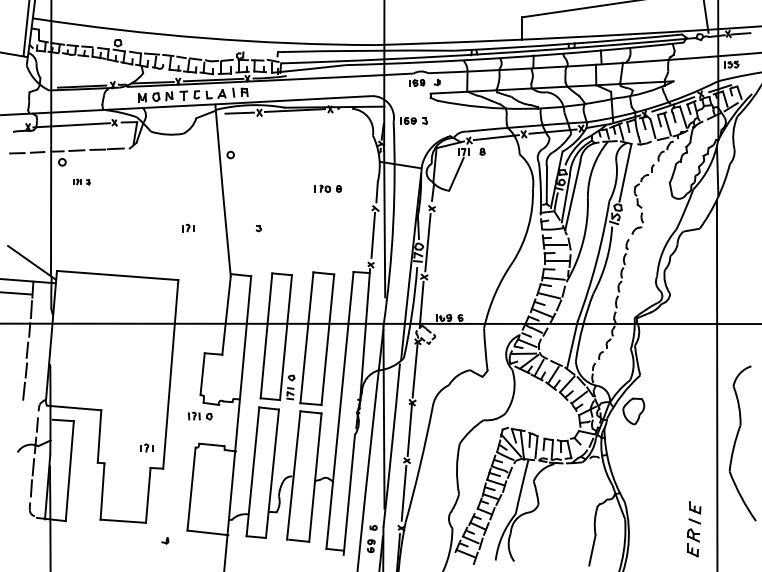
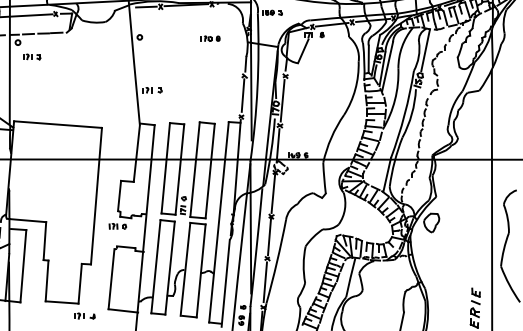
part: (81, 181) -> (31, 56), size x1.43
part: (327, 188) -> (209, 38), moved
part: (188, 227) -> (147, 89), moved
part: (146, 447) -> (78, 315), moved

